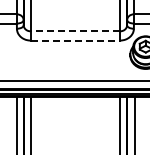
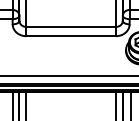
line: (75, 31) -> (71, 27), dashed -> solid
line: (75, 40) -> (71, 36), dashed -> solid

